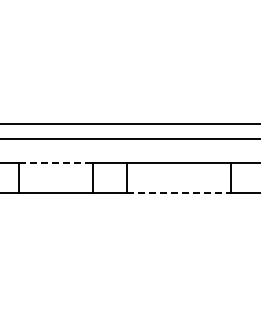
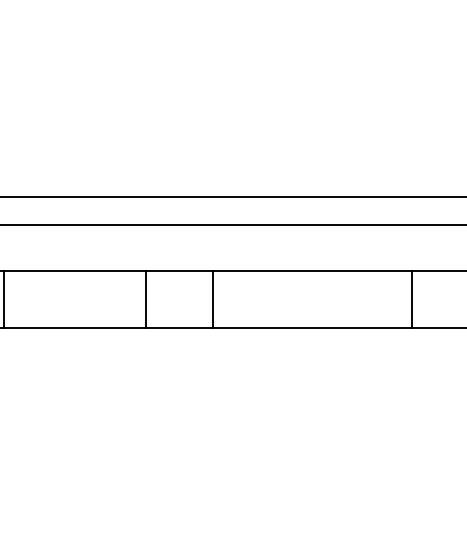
line: (55, 162) -> (74, 270), dashed -> solid
line: (179, 192) -> (313, 327), dashed -> solid

